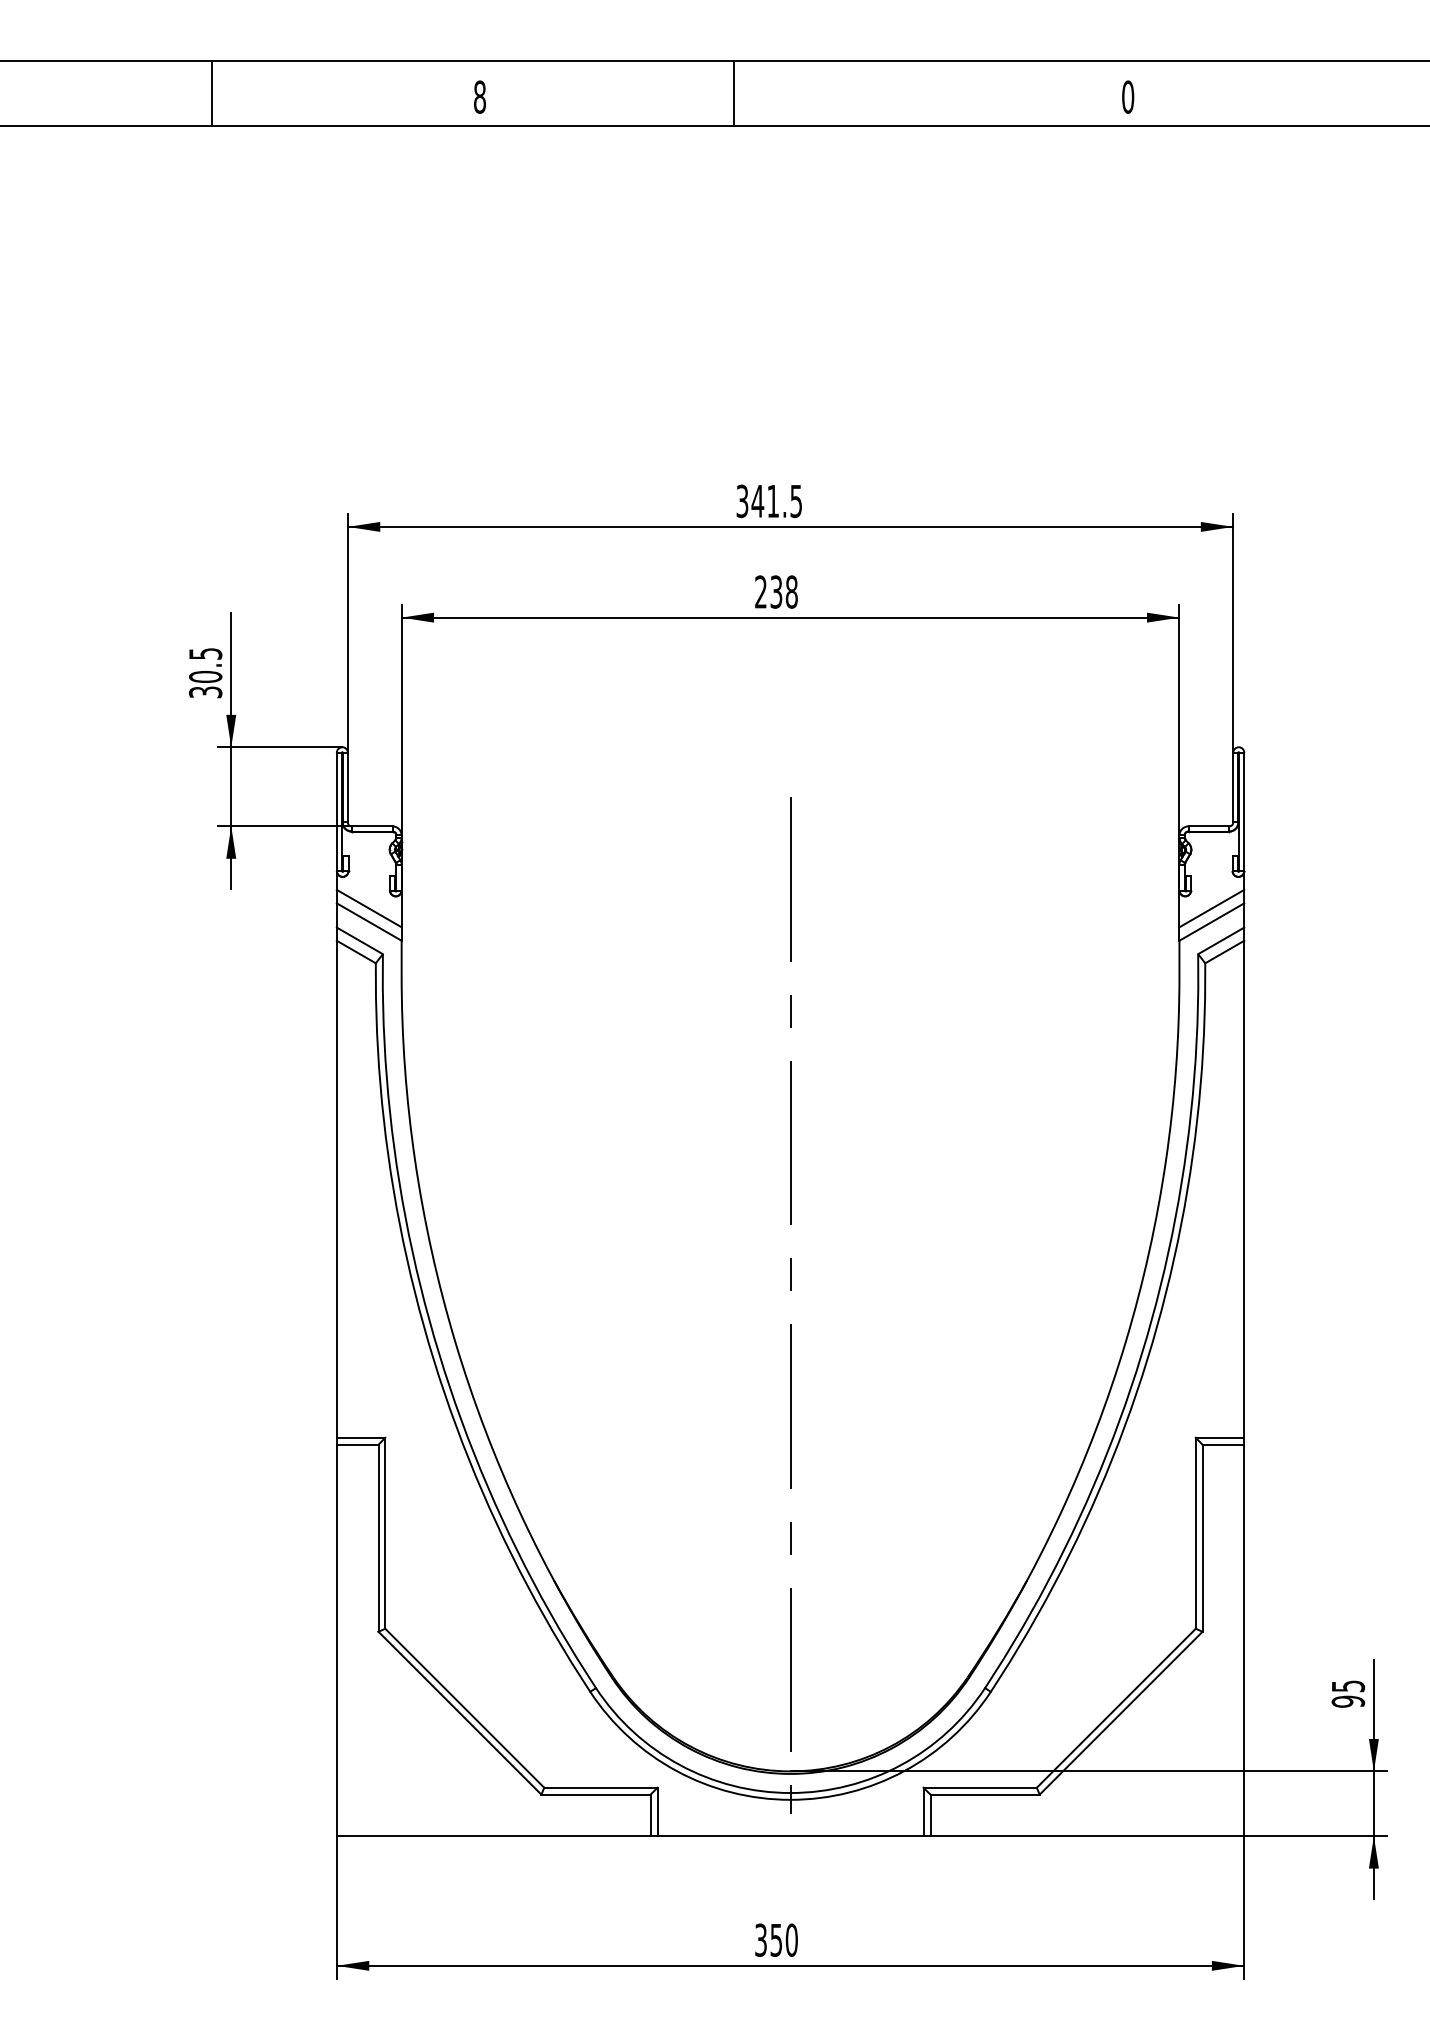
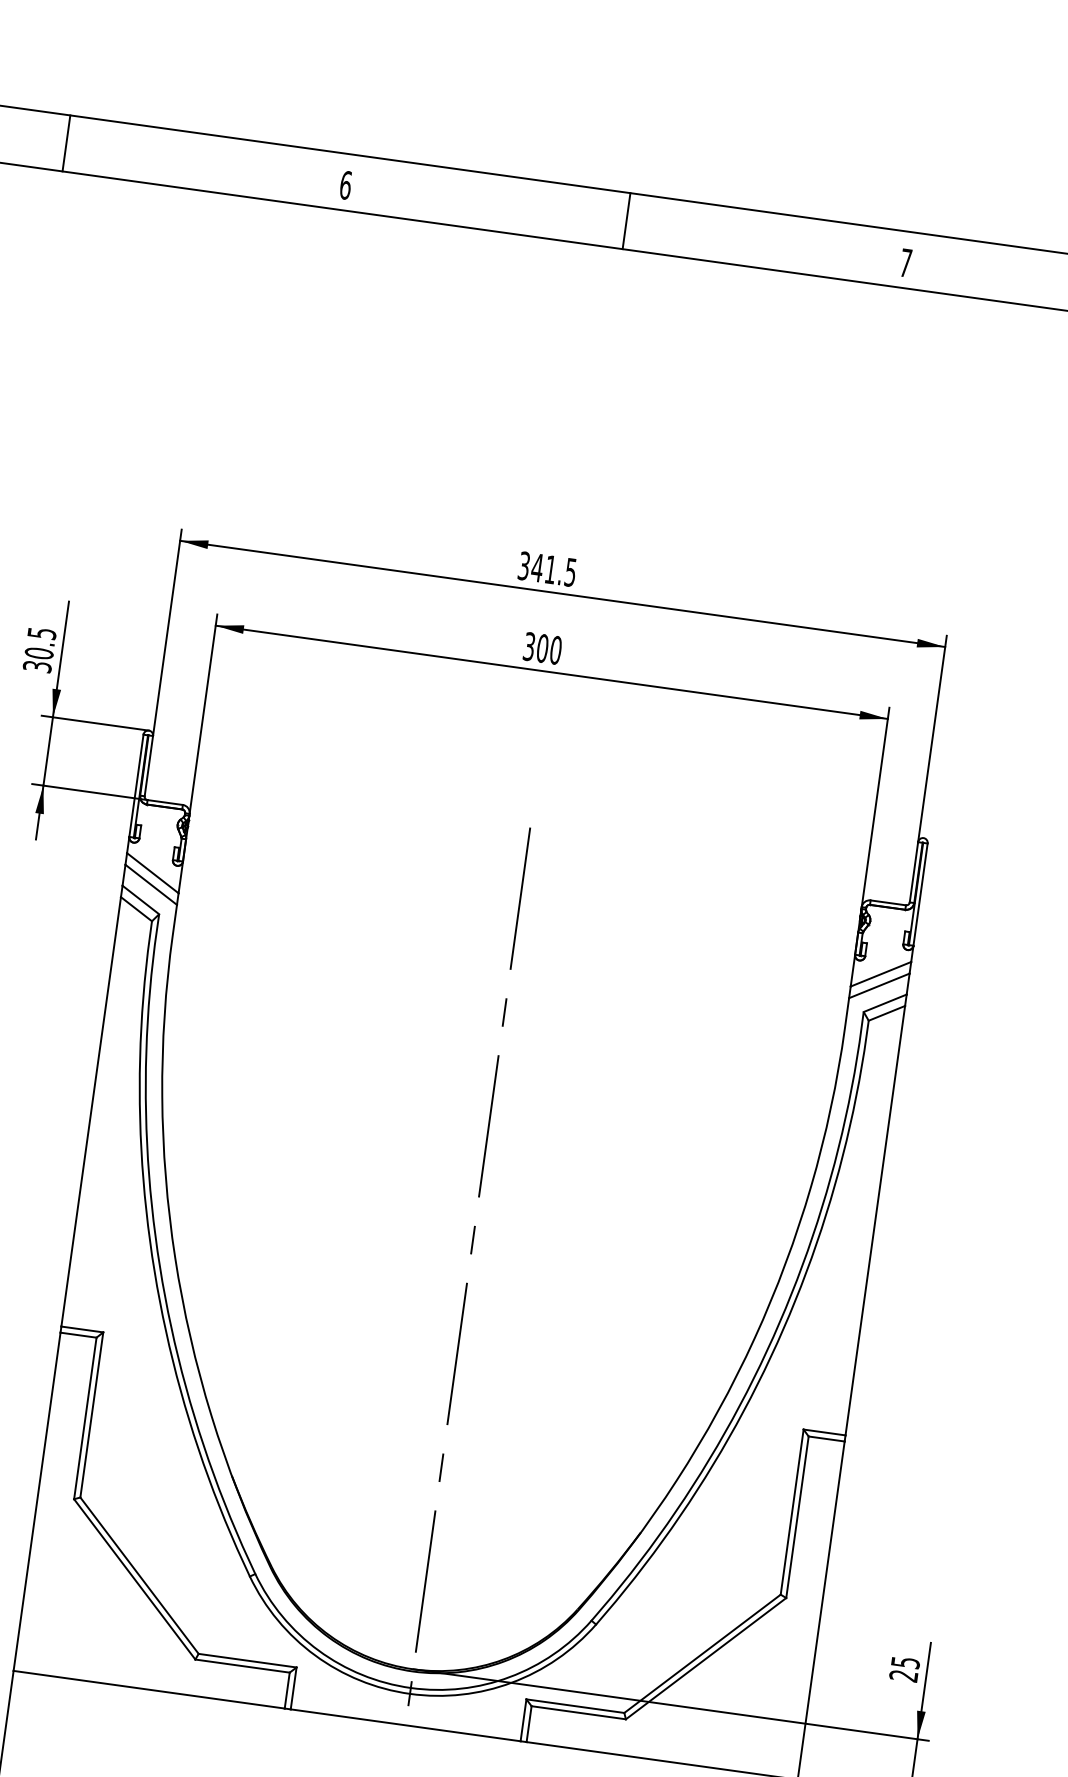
line: (212, 93) -> (66, 143), moved
line: (734, 93) -> (626, 221), moved
text: (480, 96) -> (346, 184), 8 -> 6
text: (1128, 96) -> (906, 262), 0 -> 7
text: (776, 591) -> (542, 648), 238 -> 300
text: (1348, 1701) -> (903, 1675), 95 -> 25

